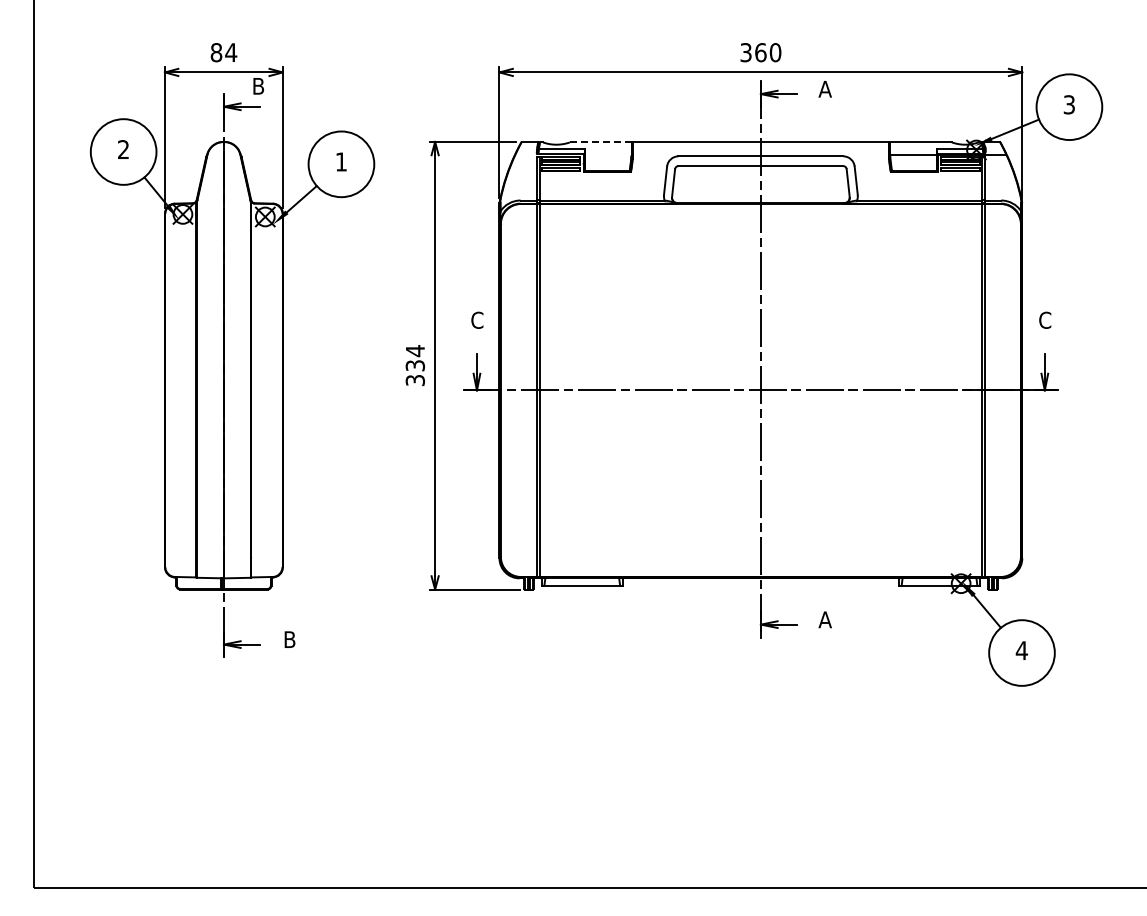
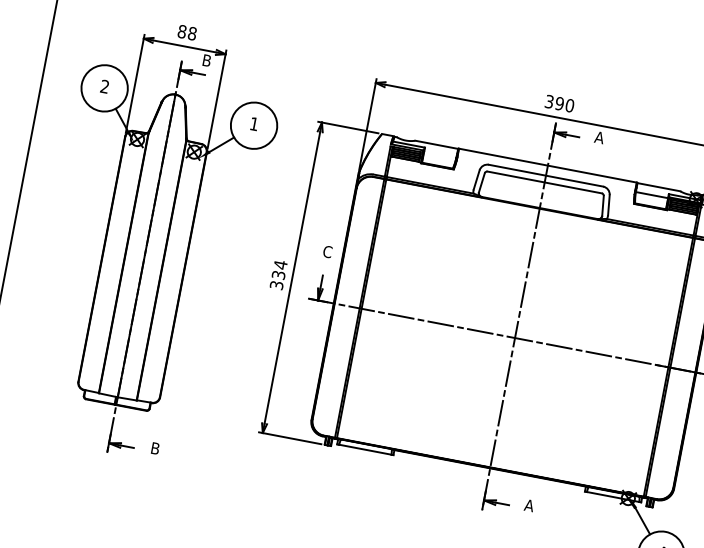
text: (231, 52) -> (192, 33), 84 -> 88
text: (760, 52) -> (559, 103), 360 -> 390
line: (600, 142) -> (436, 144), dashed -> solid

